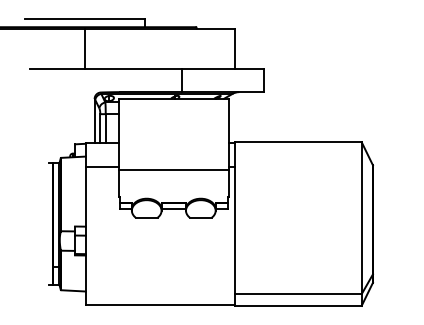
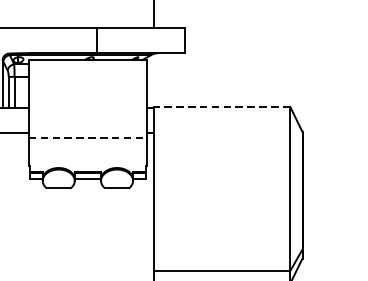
line: (298, 142) -> (222, 107), solid -> dashed
line: (173, 170) -> (87, 137), solid -> dashed

